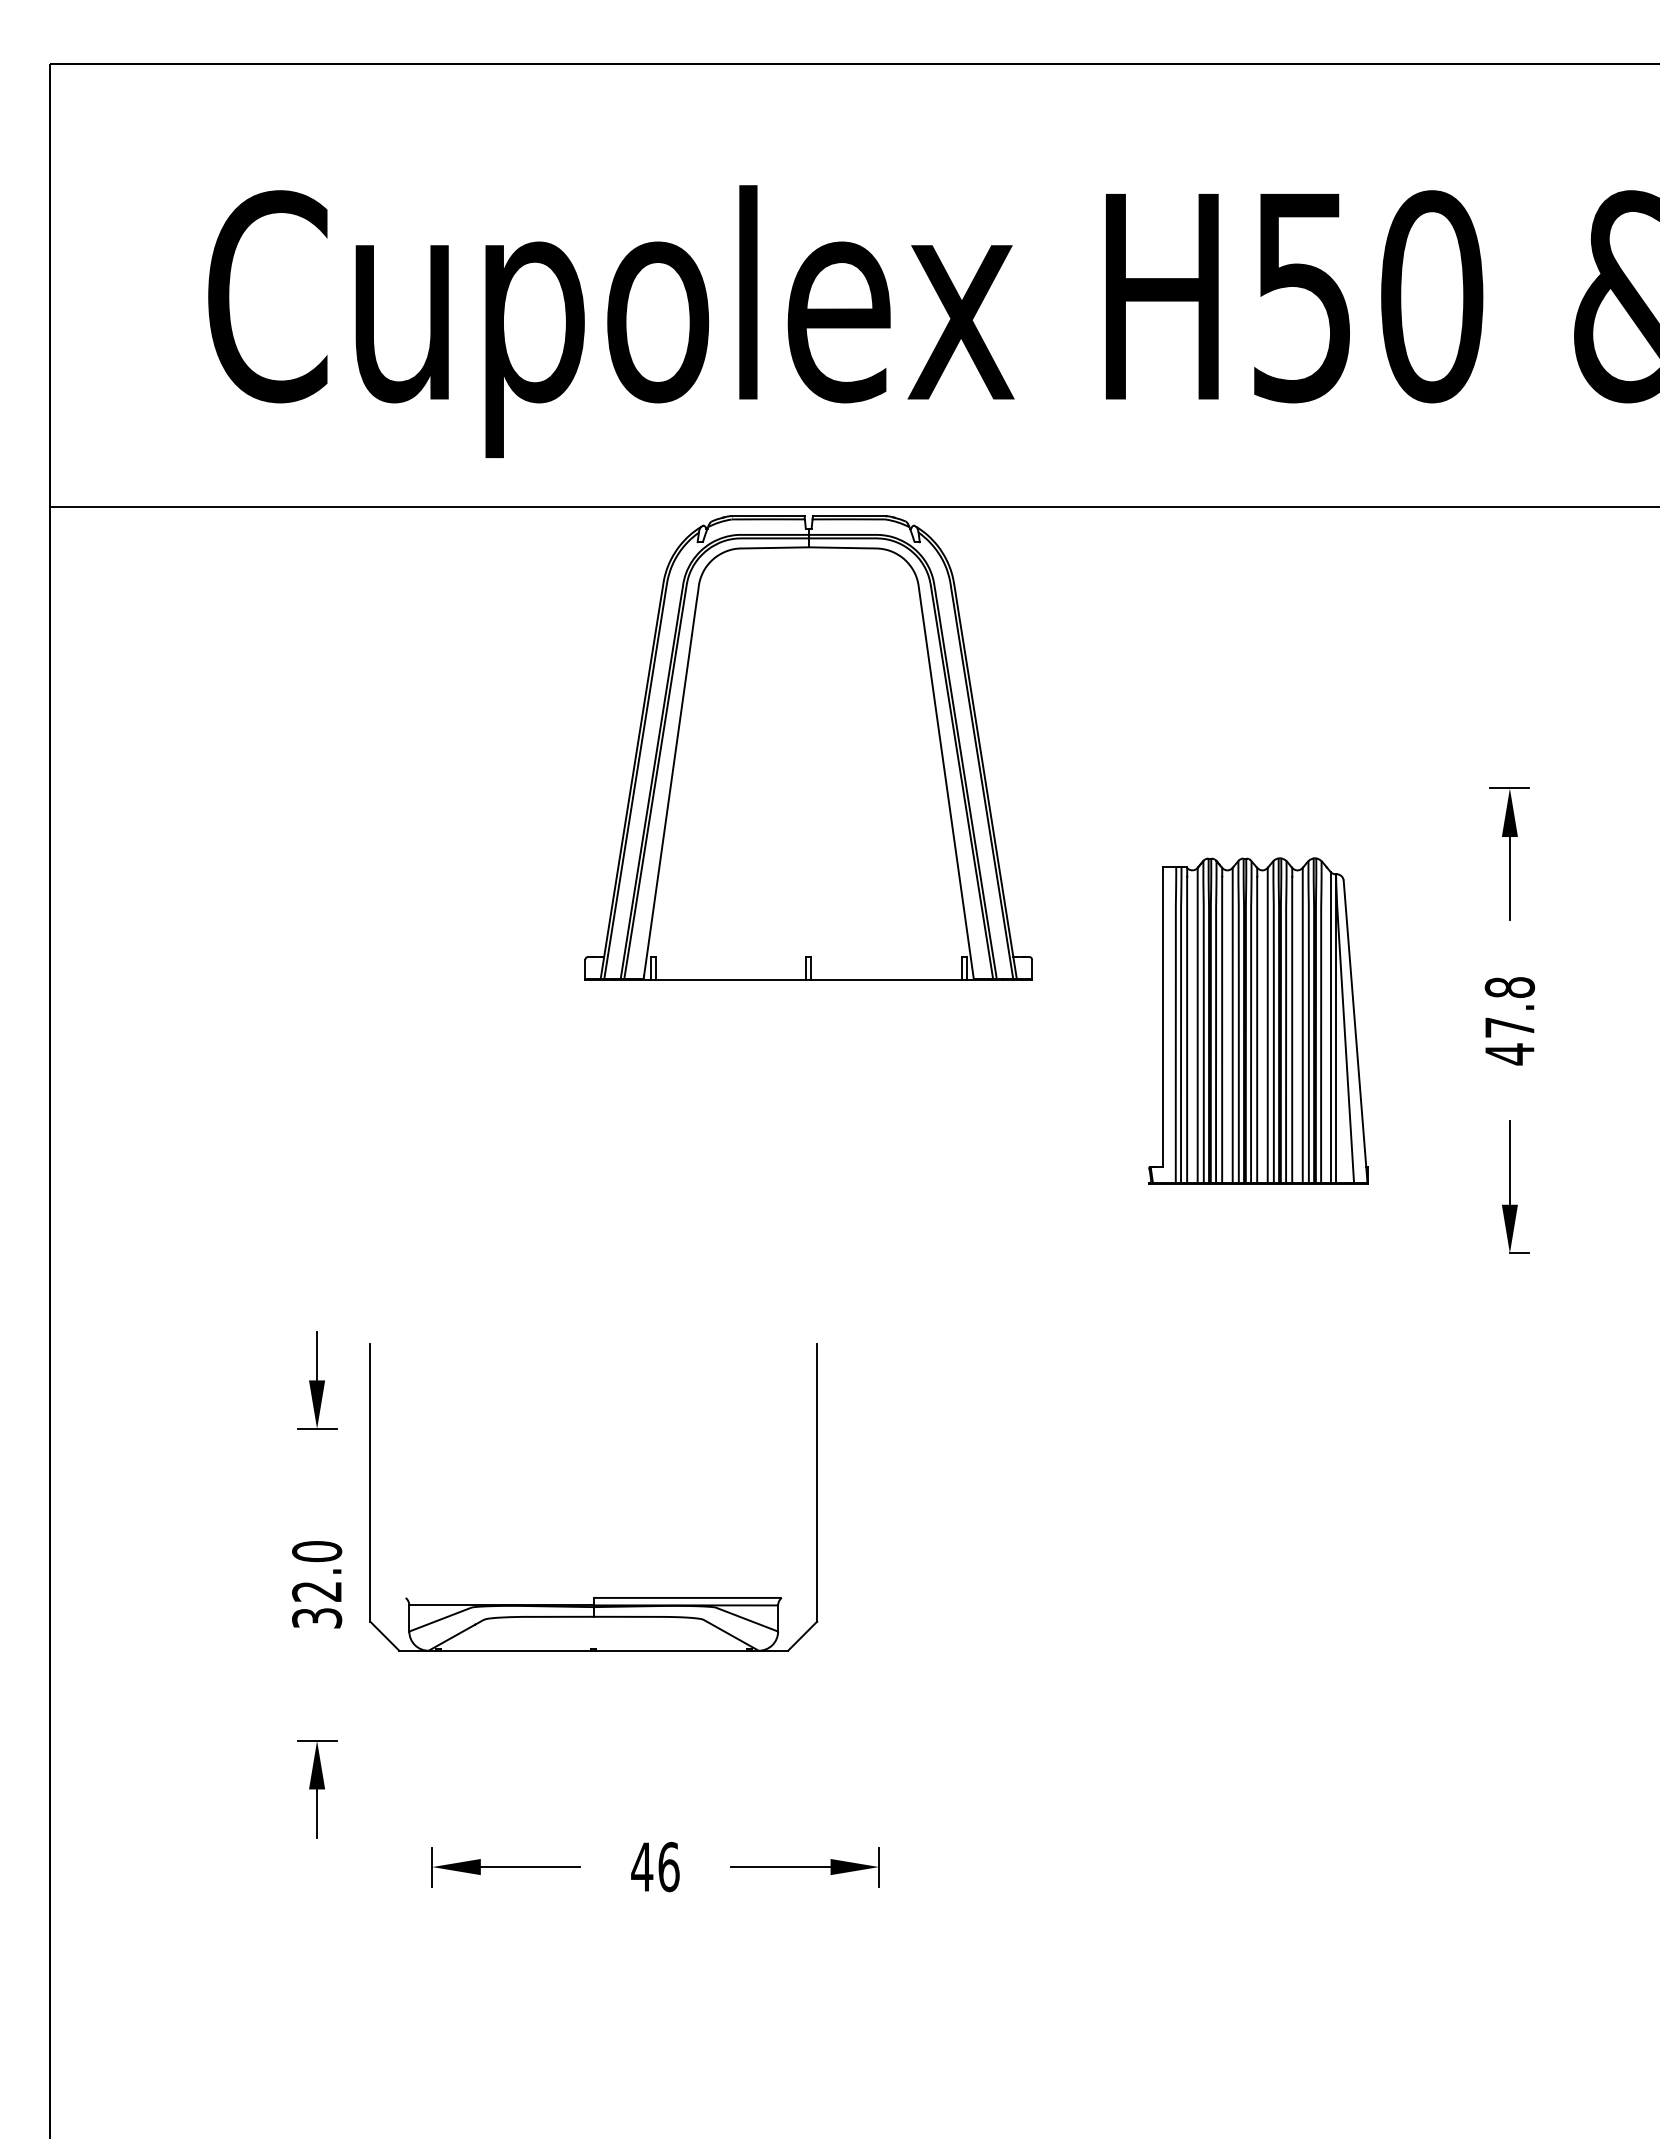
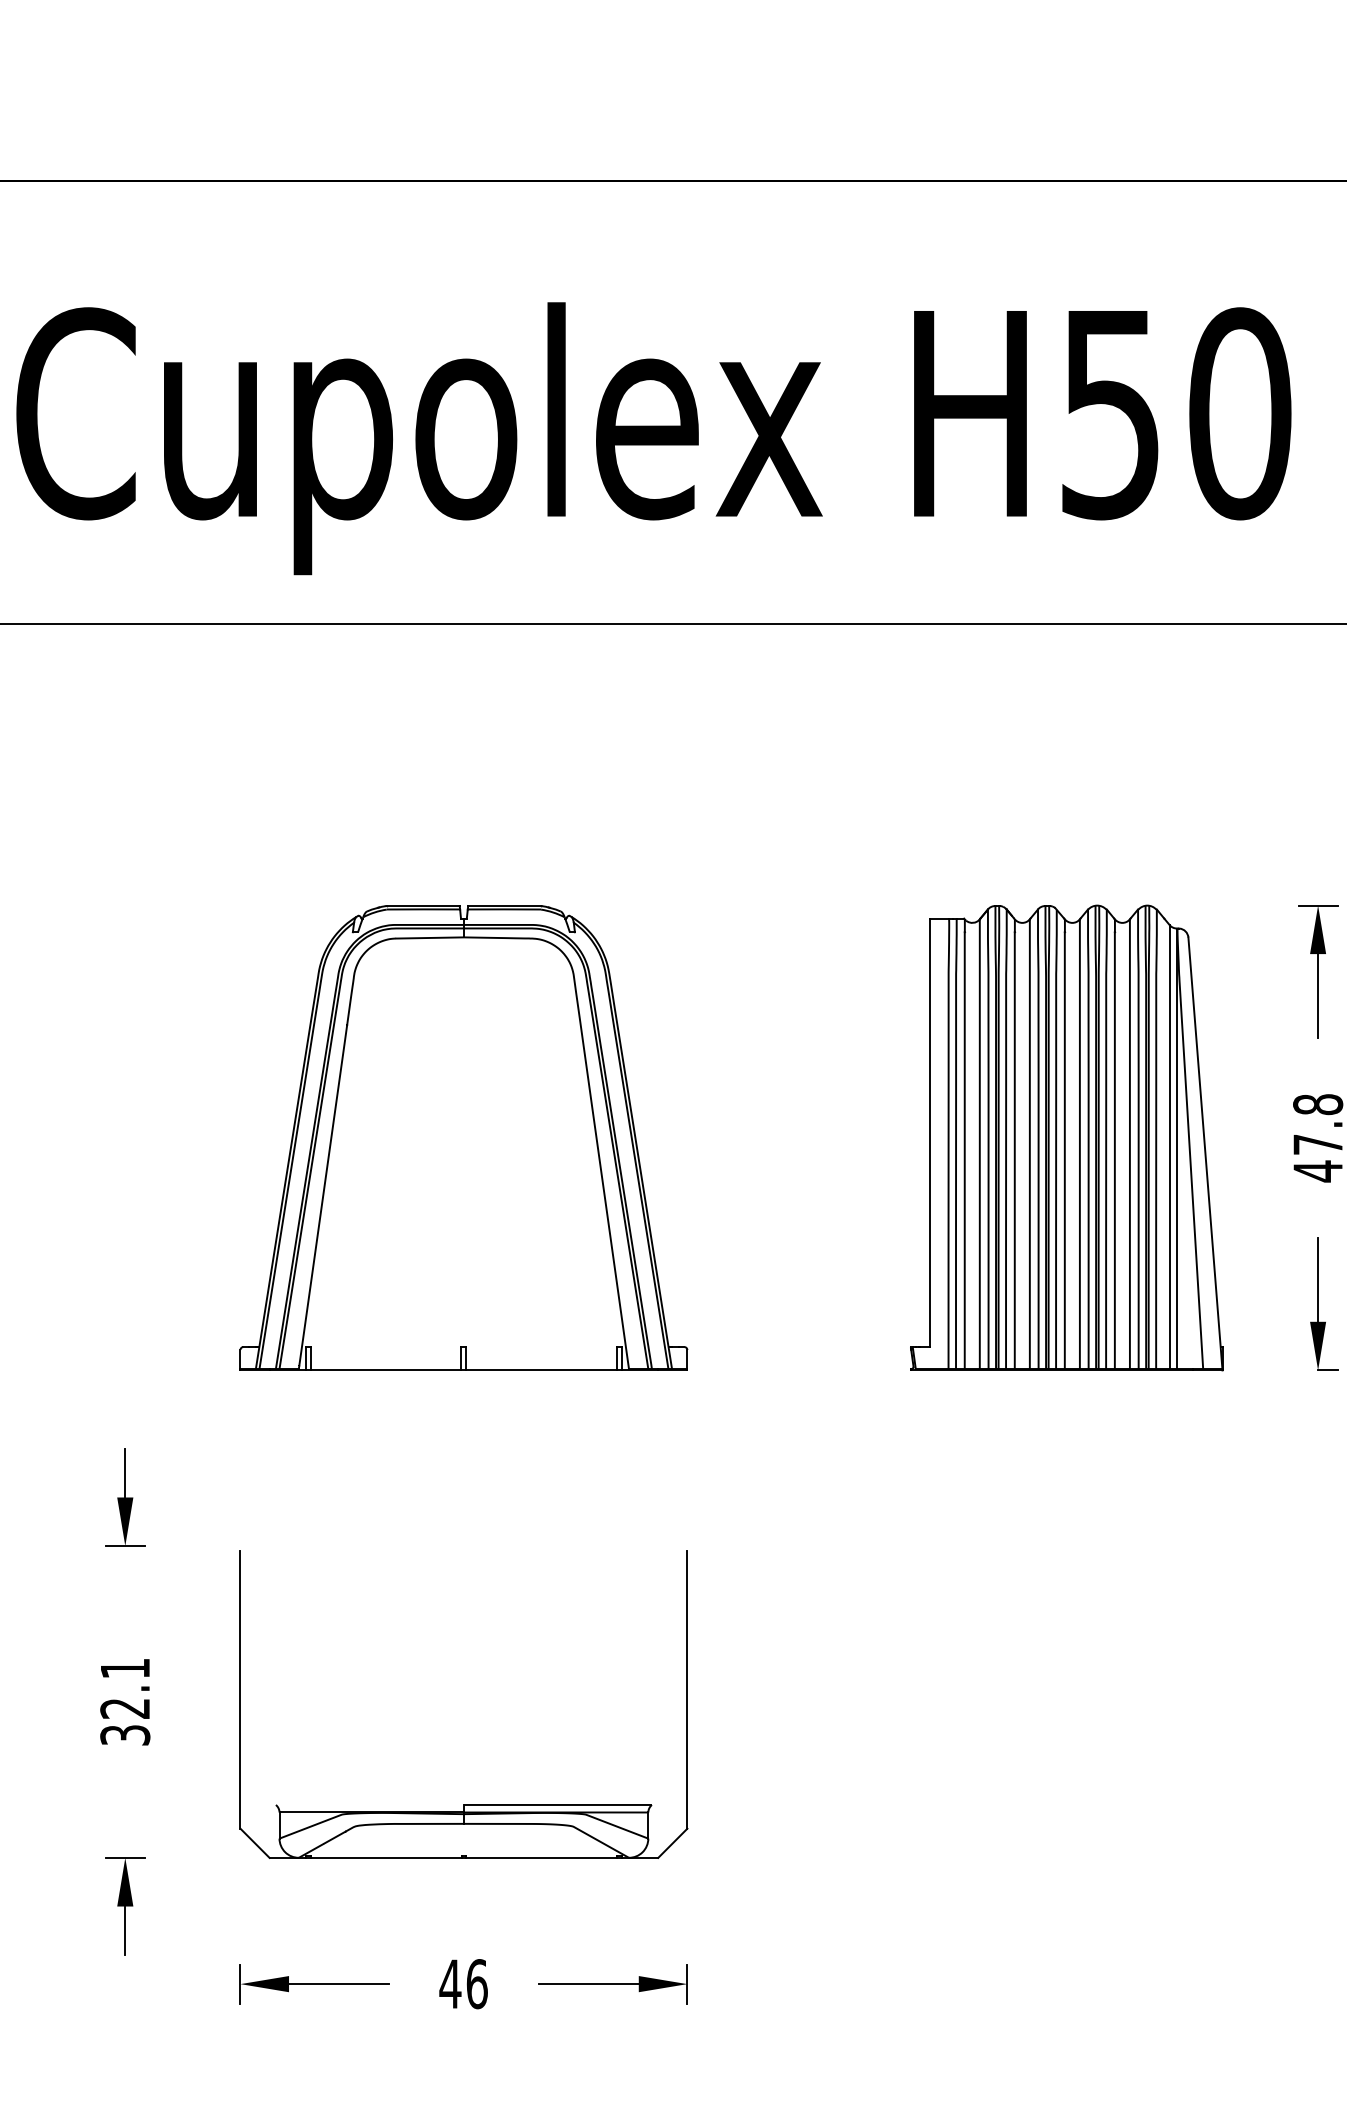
part: (808, 747) -> (463, 1137), moved
part: (1258, 1020) -> (1066, 1137), size x1.43
text: (317, 1551) -> (125, 1668), 32.0 -> 32.1
part: (593, 1597) -> (463, 1804), moved

